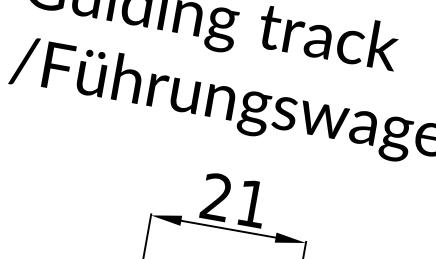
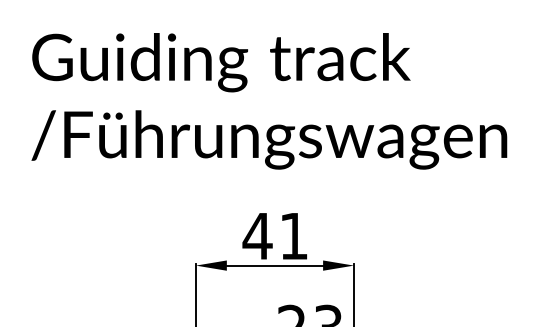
text: (216, 196) -> (257, 235), 21 -> 41

